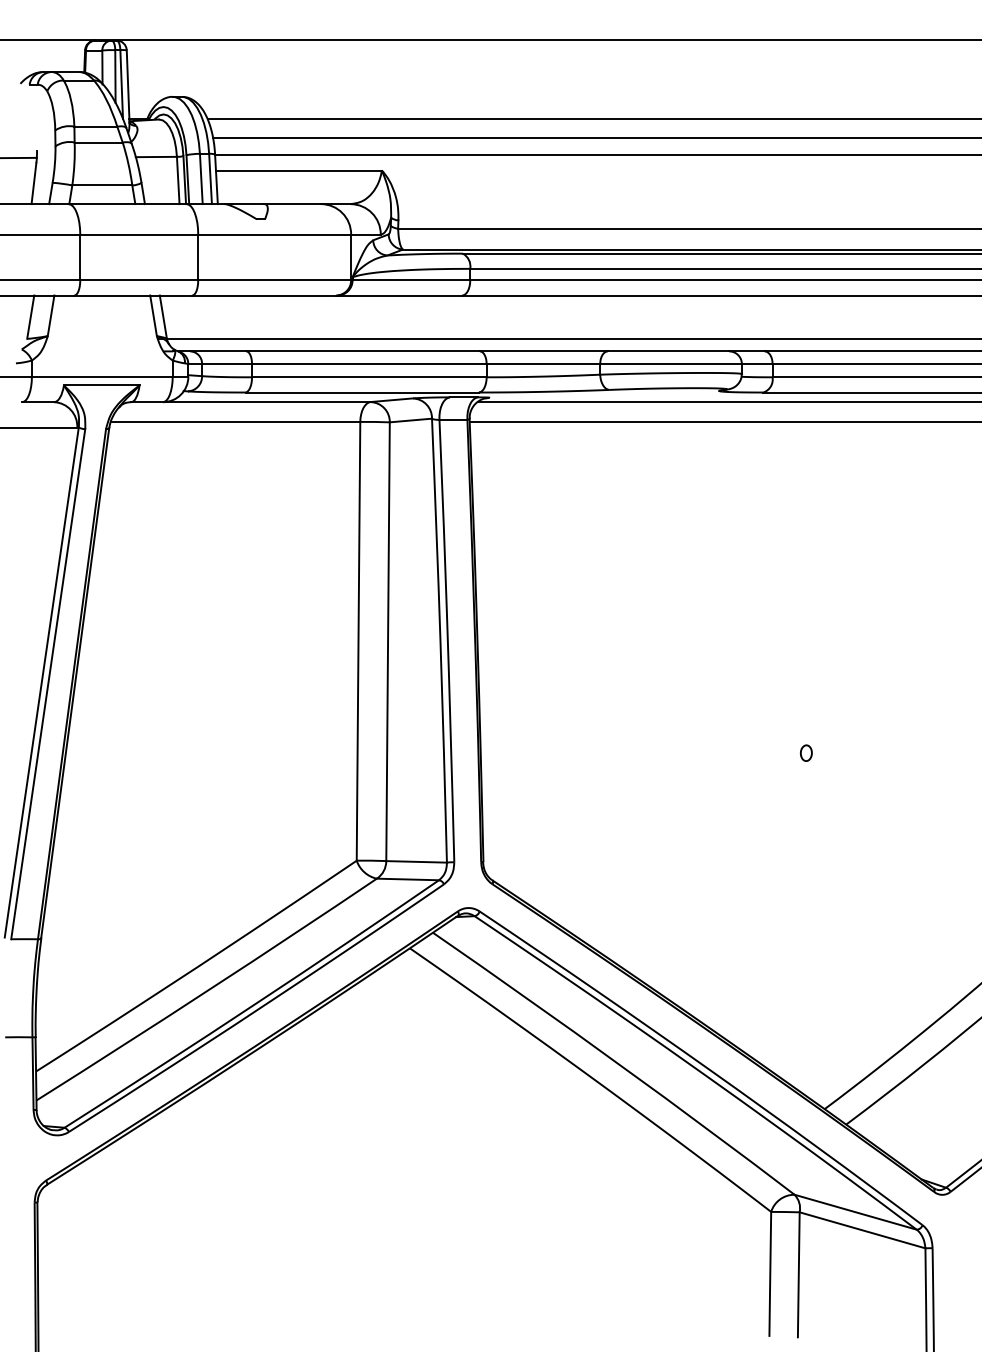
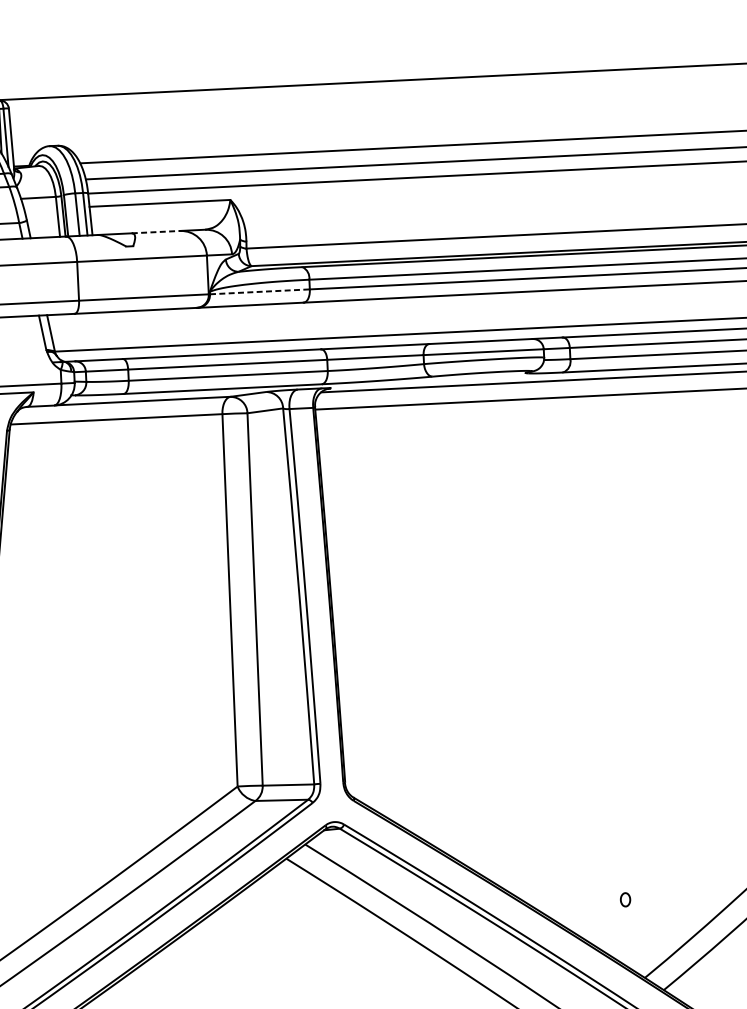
line: (292, 204) -> (155, 232), solid -> dashed
line: (411, 280) -> (260, 292), solid -> dashed
part: (806, 752) -> (625, 899), moved

